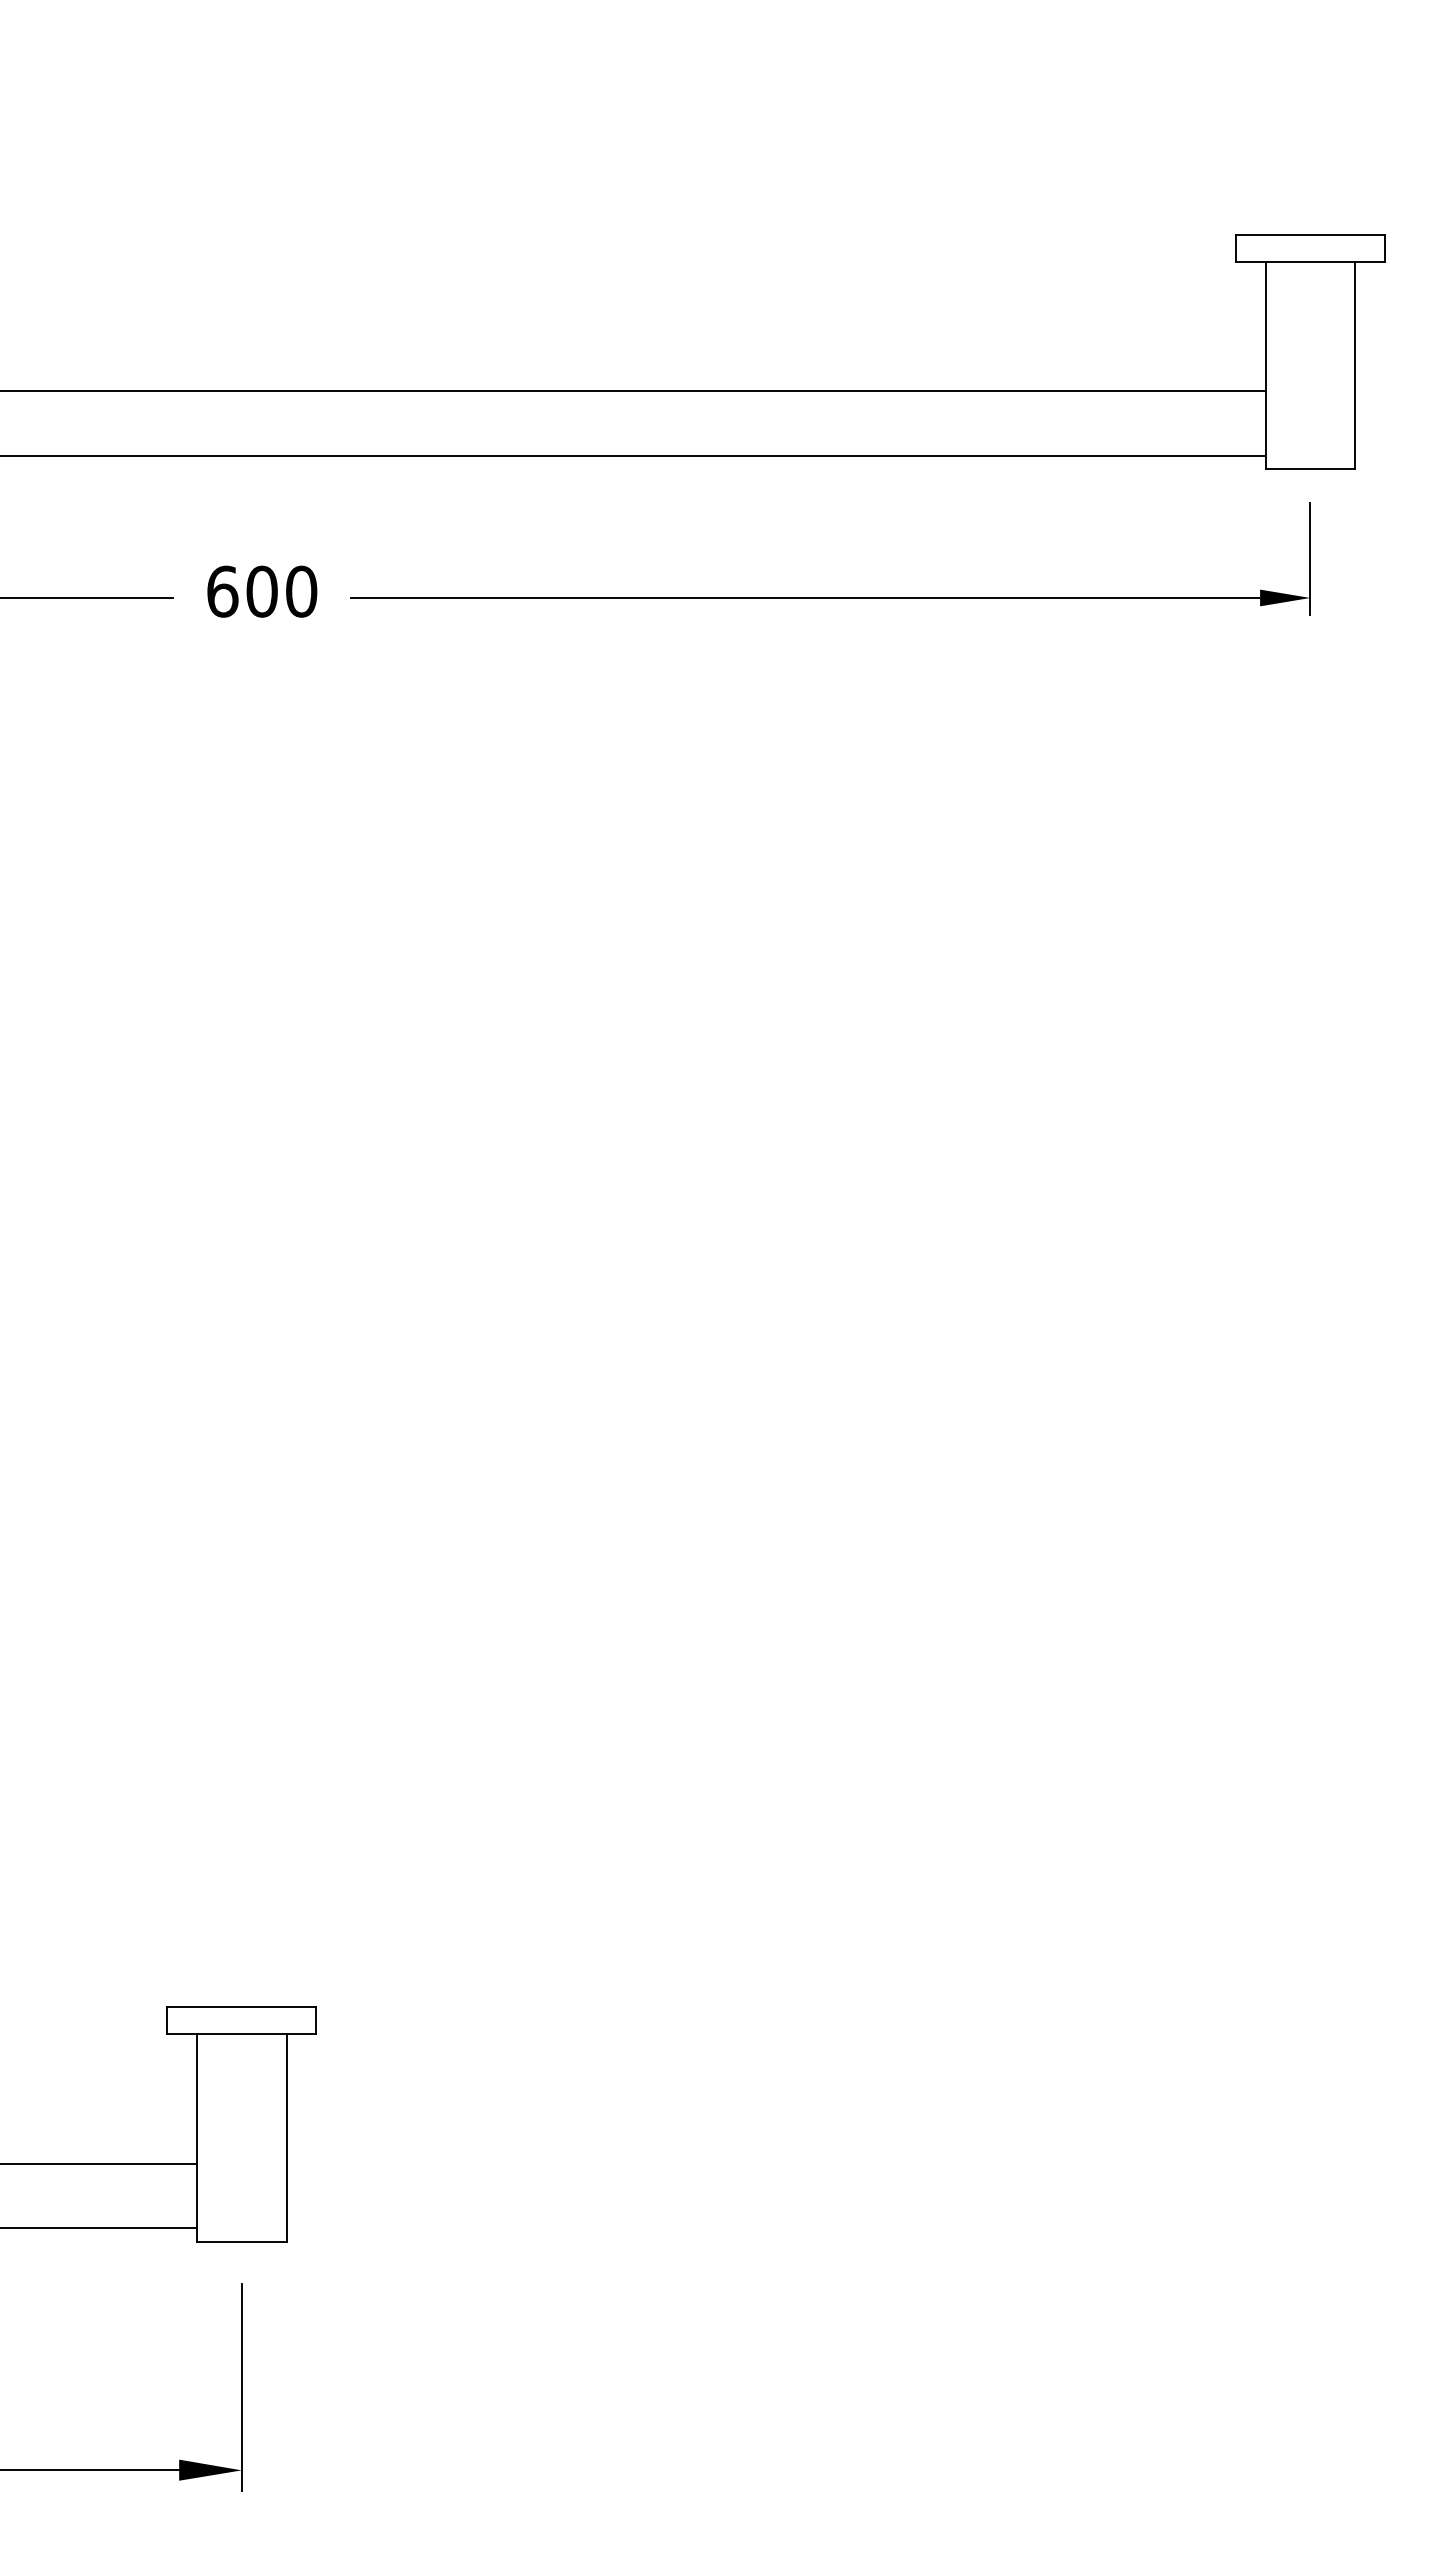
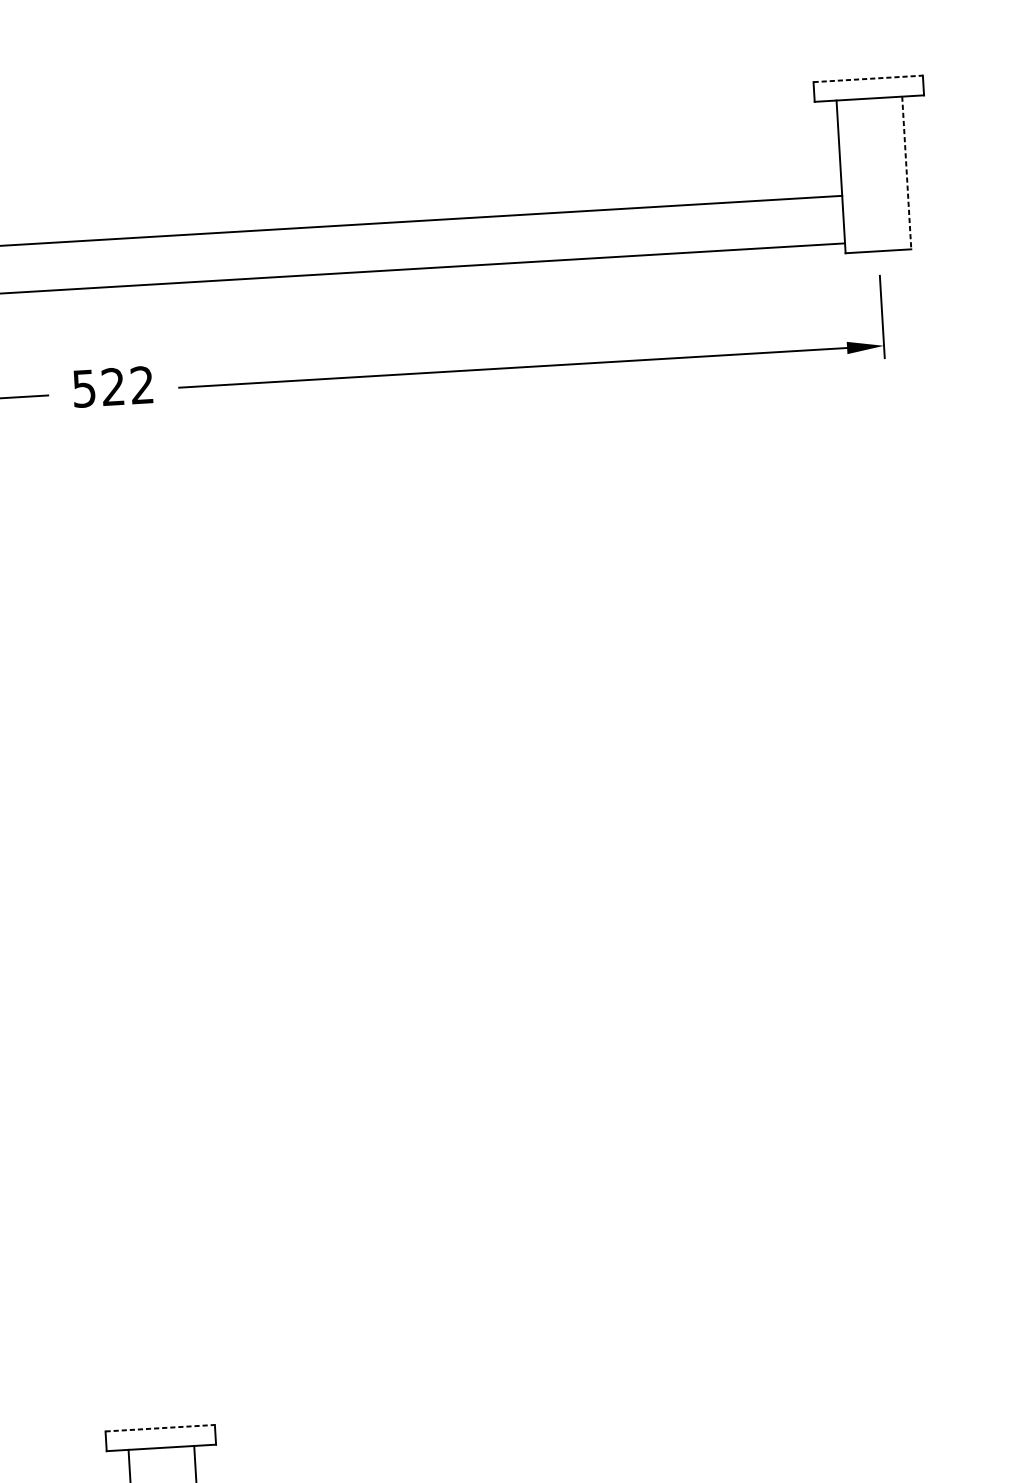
line: (1310, 234) -> (868, 78), solid -> dashed
line: (1355, 365) -> (907, 172), solid -> dashed
text: (262, 591) -> (113, 386), 600 -> 522
line: (242, 2007) -> (160, 1428), solid -> dashed

